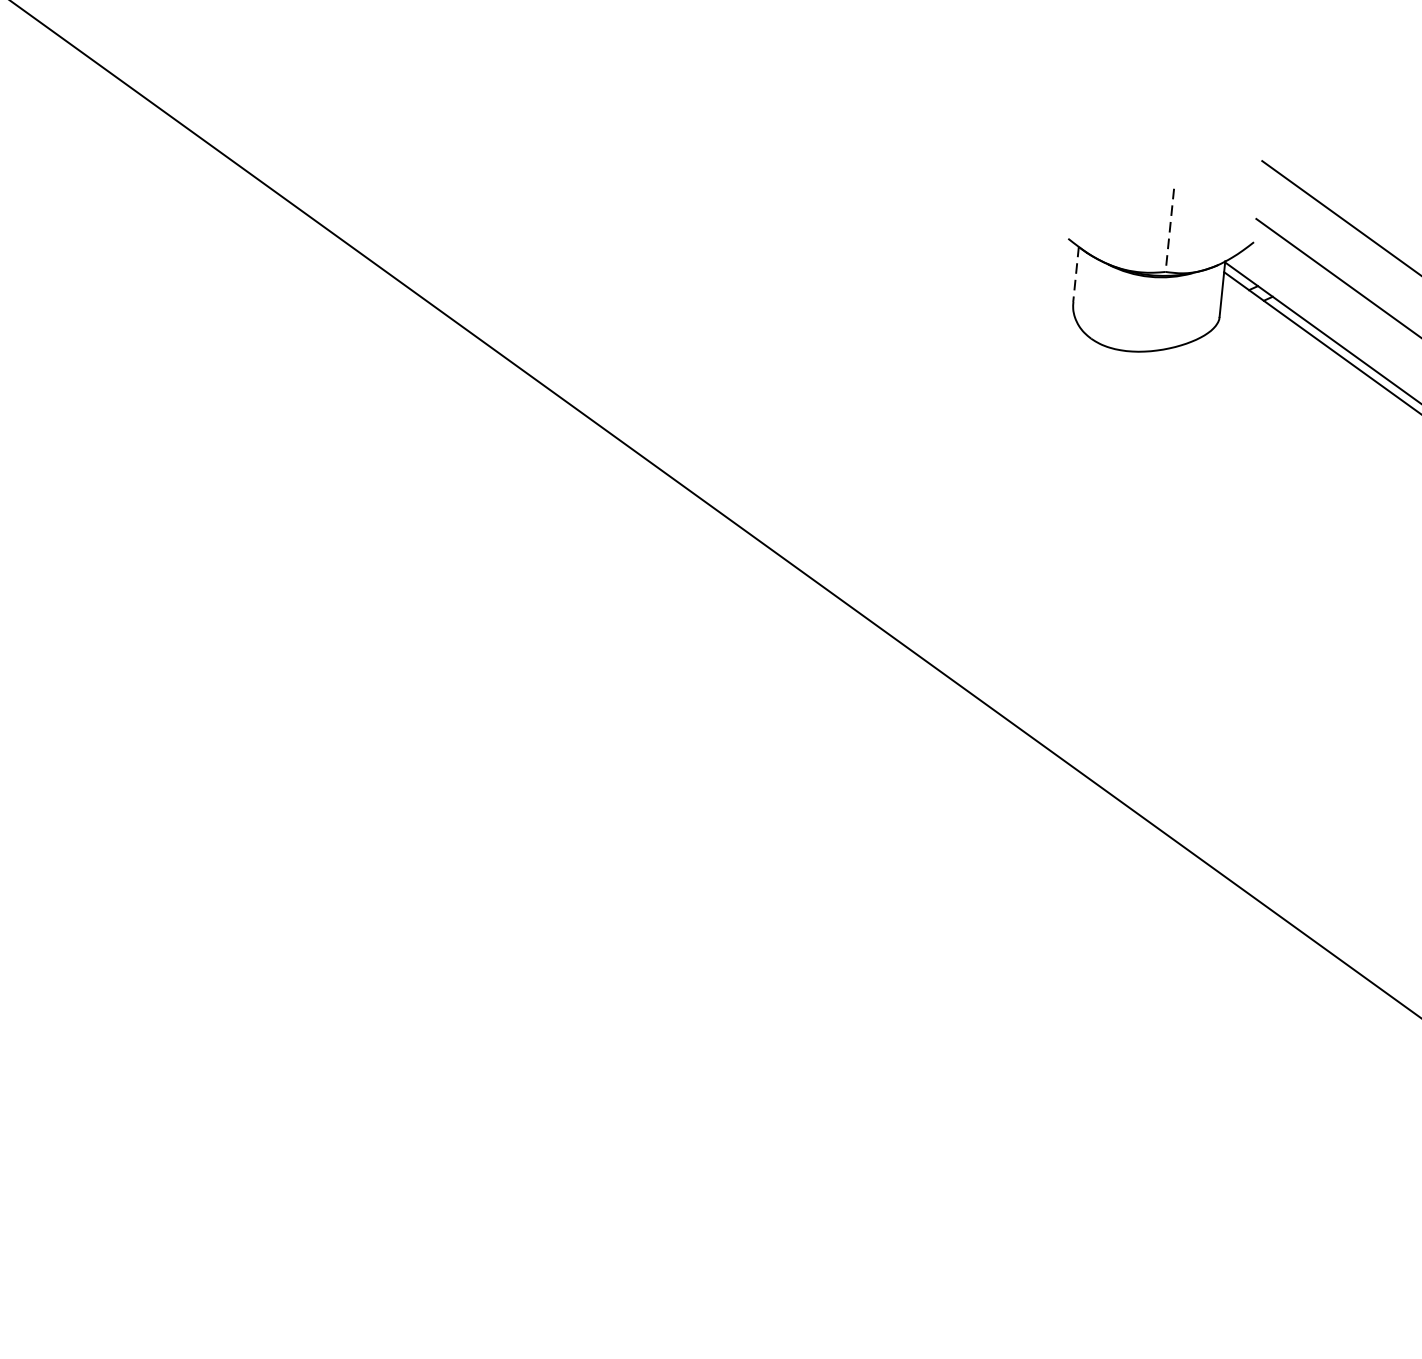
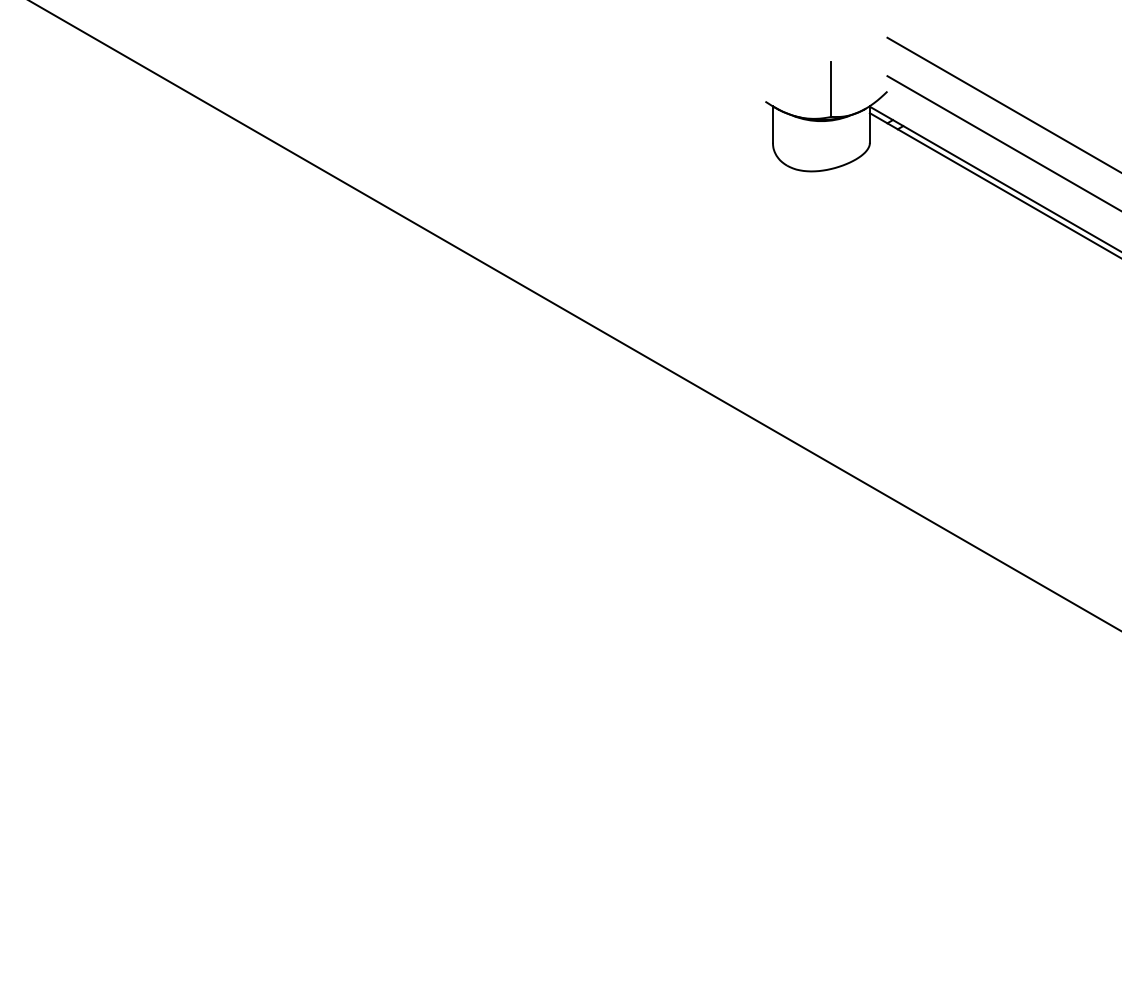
line: (1169, 230) -> (831, 89), dashed -> solid
line: (1075, 274) -> (772, 124), dashed -> solid

